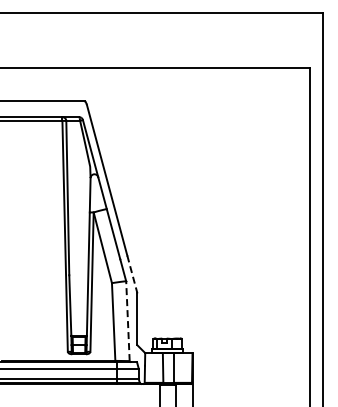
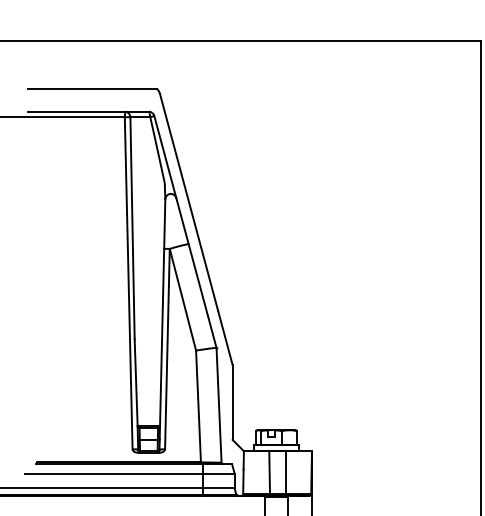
line: (132, 274) -> (225, 338), dashed -> solid
line: (127, 321) -> (218, 405), dashed -> solid

